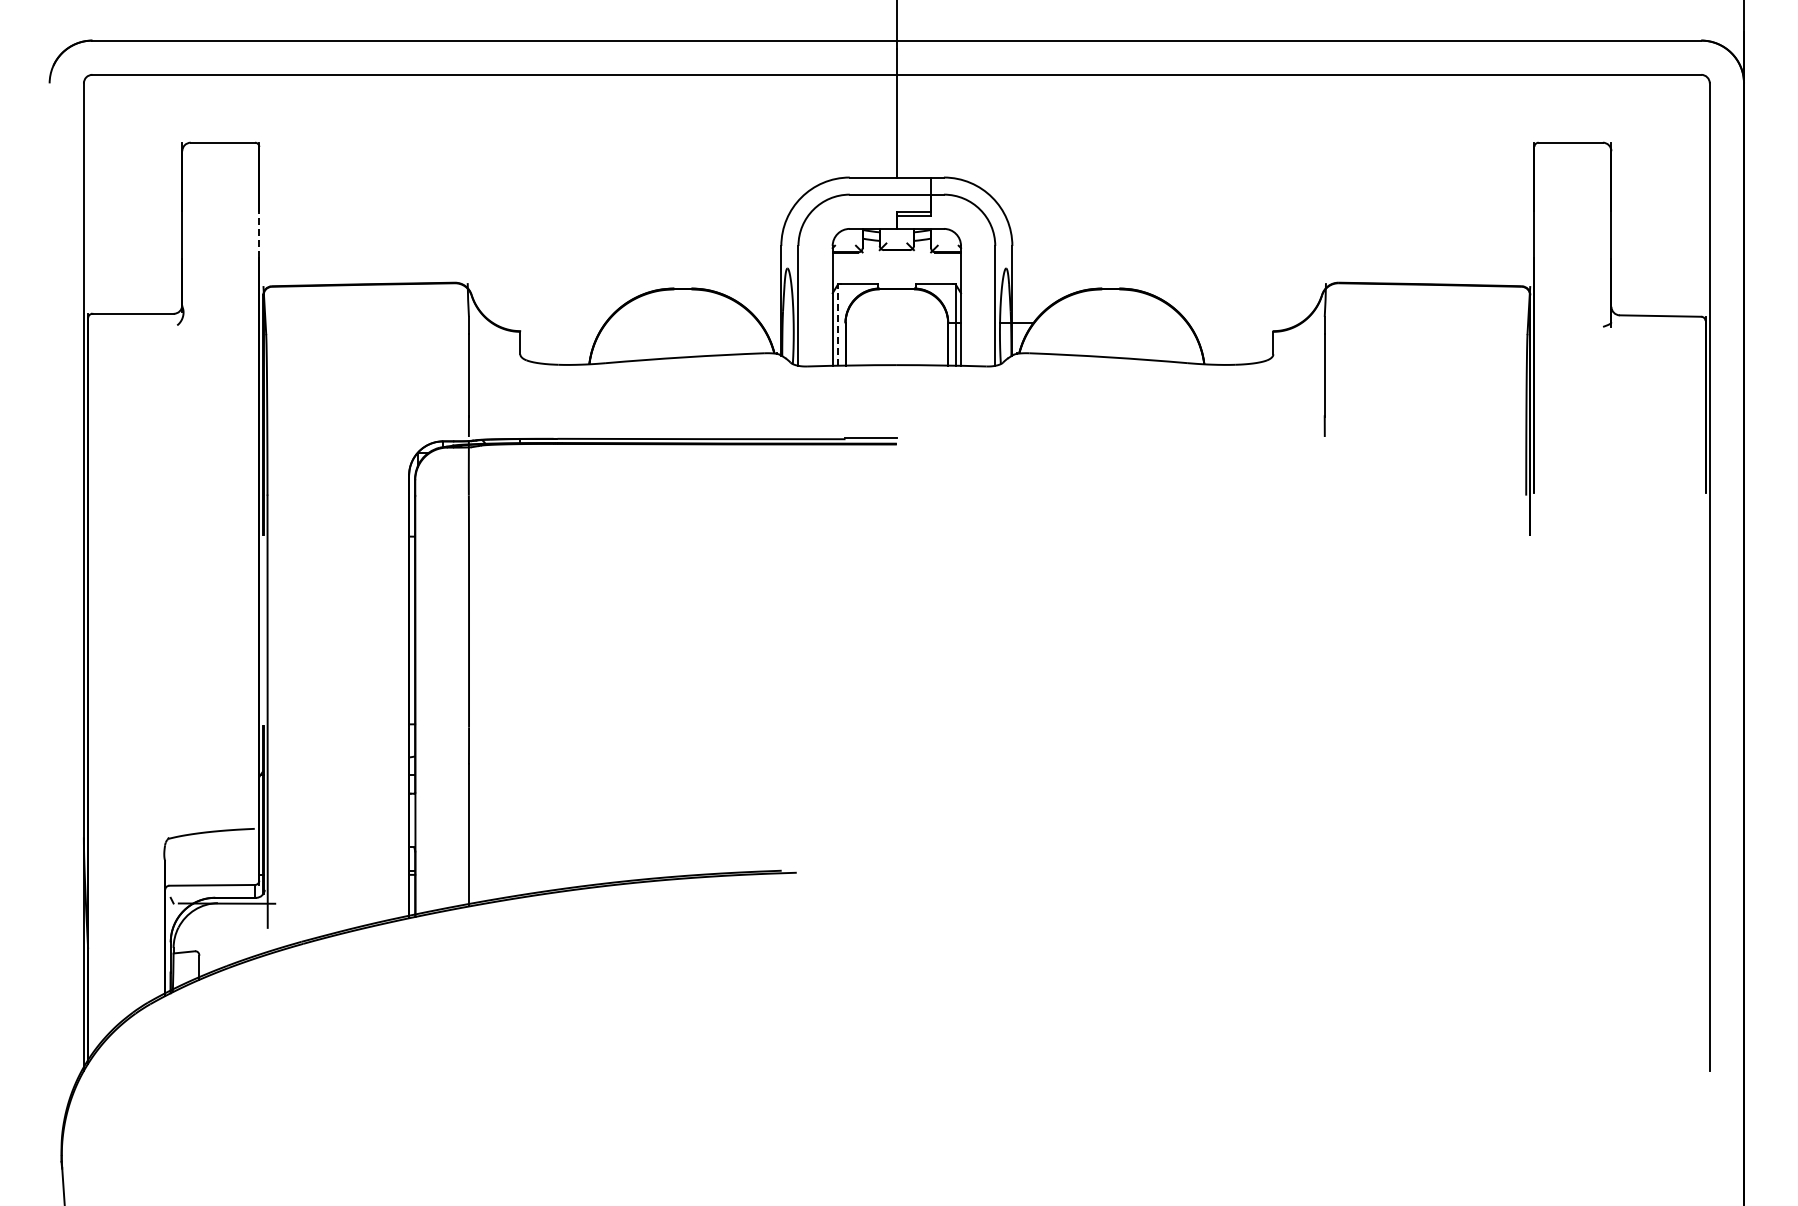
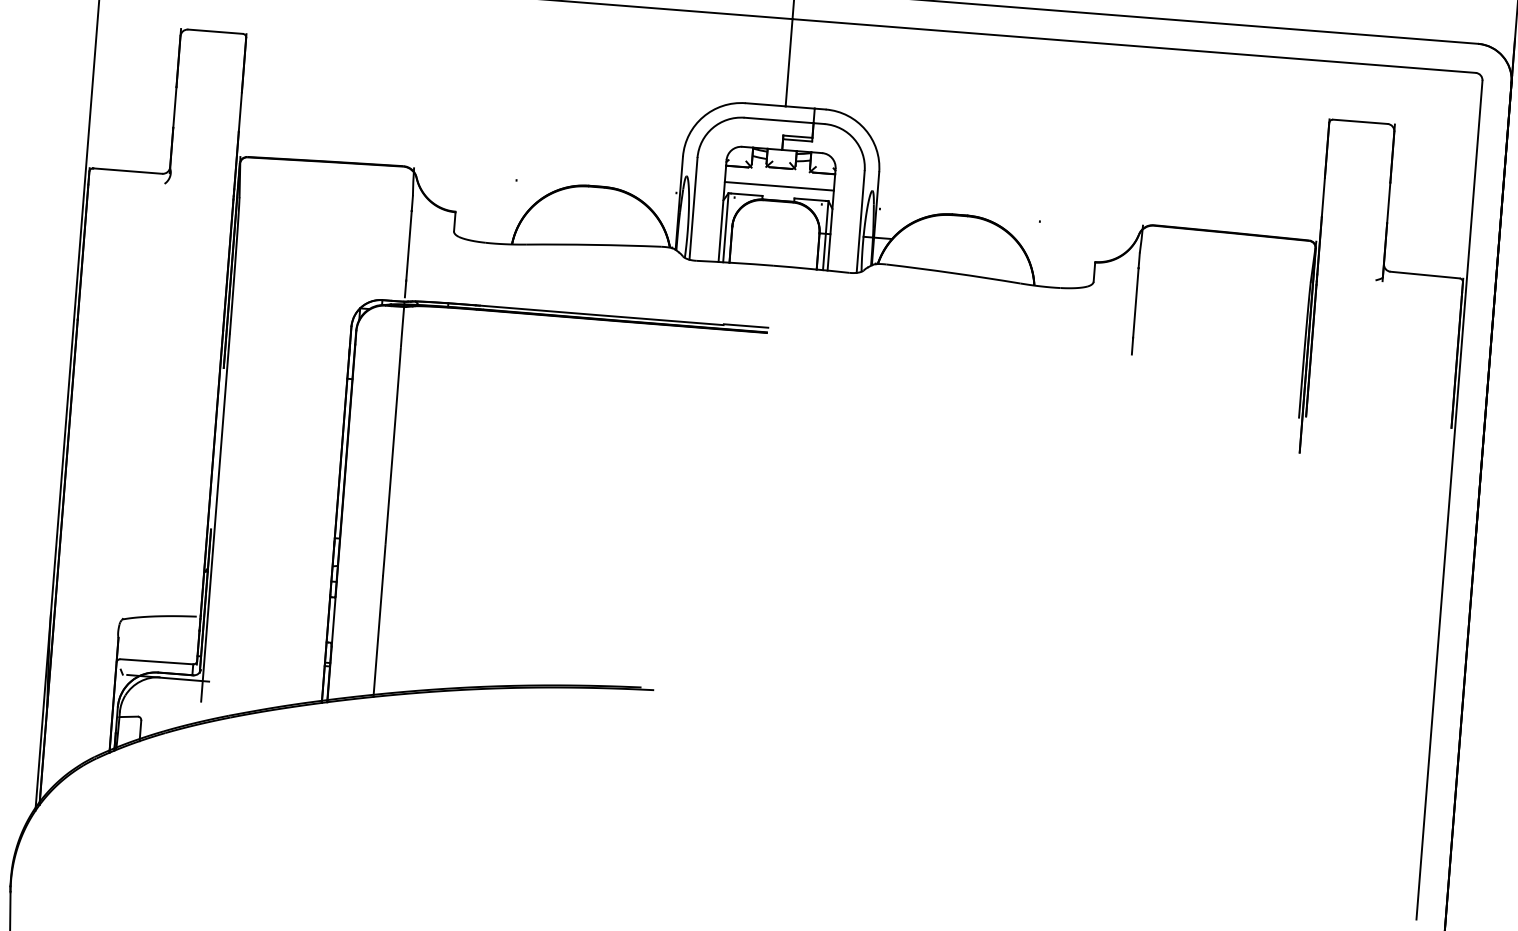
line: (259, 233) -> (240, 111), dashed -> solid
line: (896, 271) -> (779, 186), added
line: (838, 325) -> (726, 228), dashed -> solid

